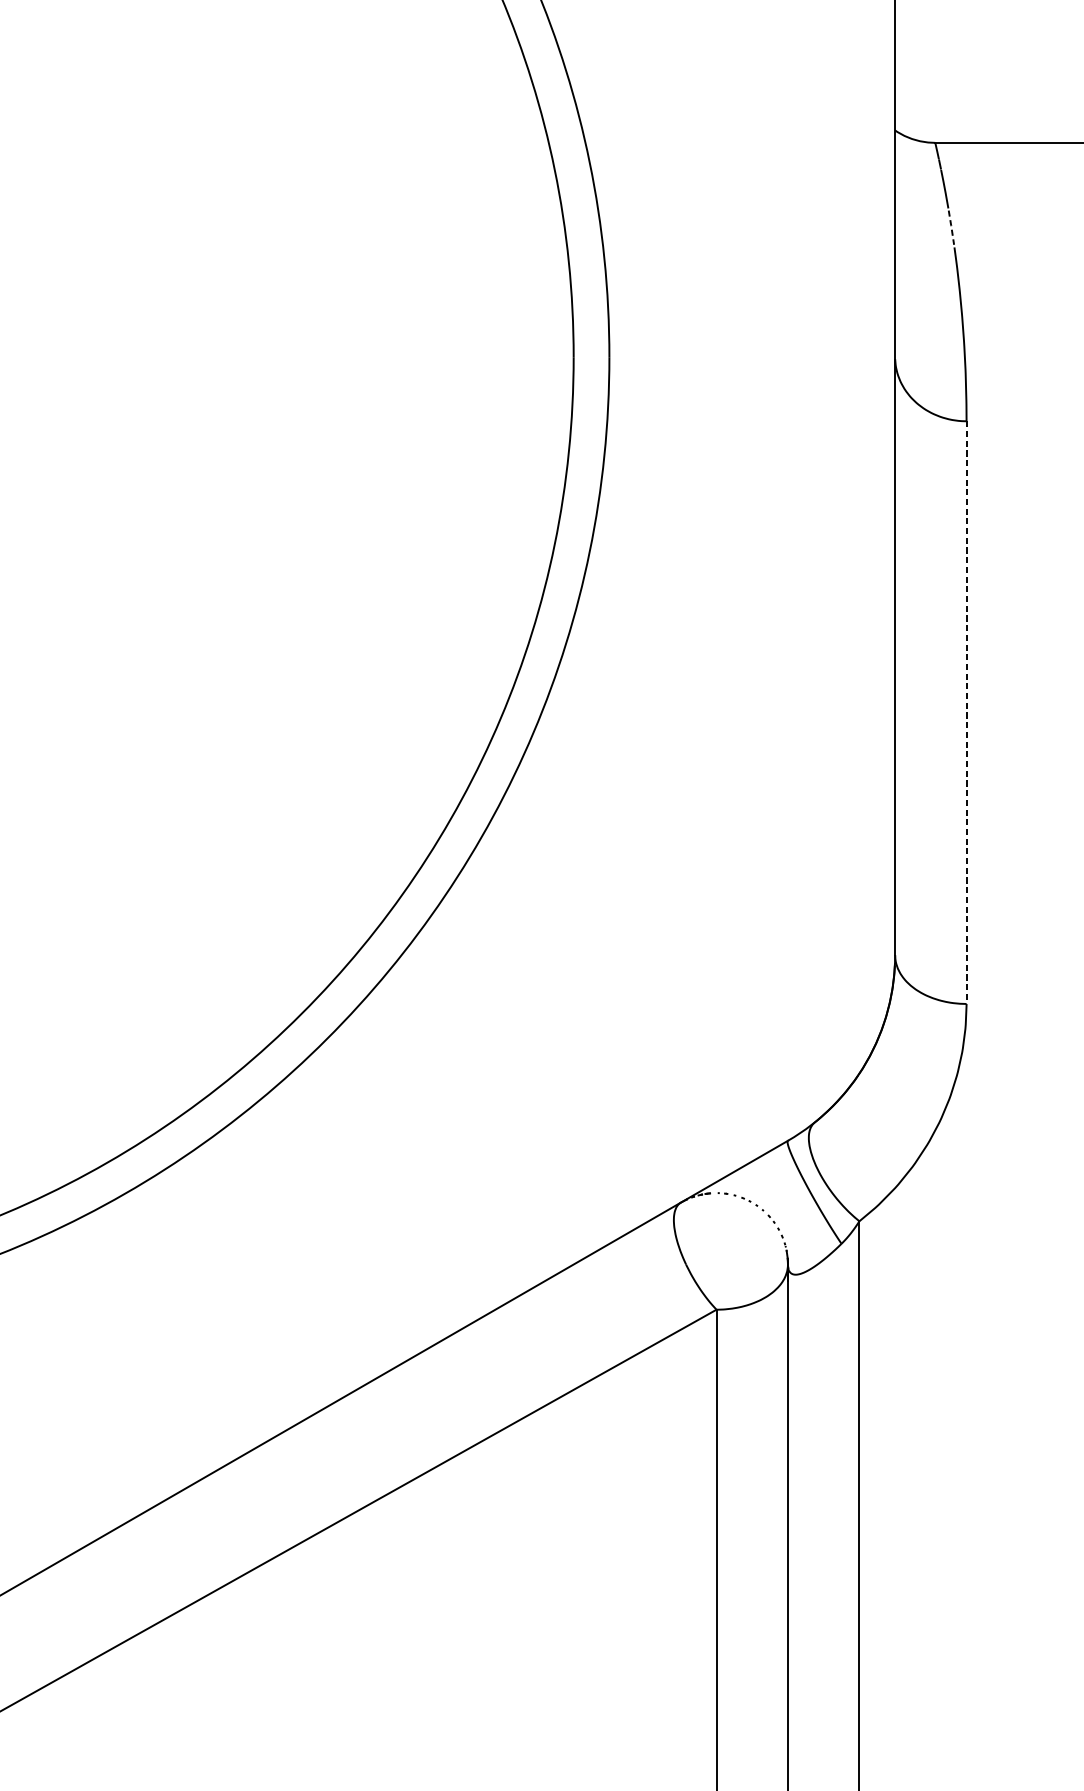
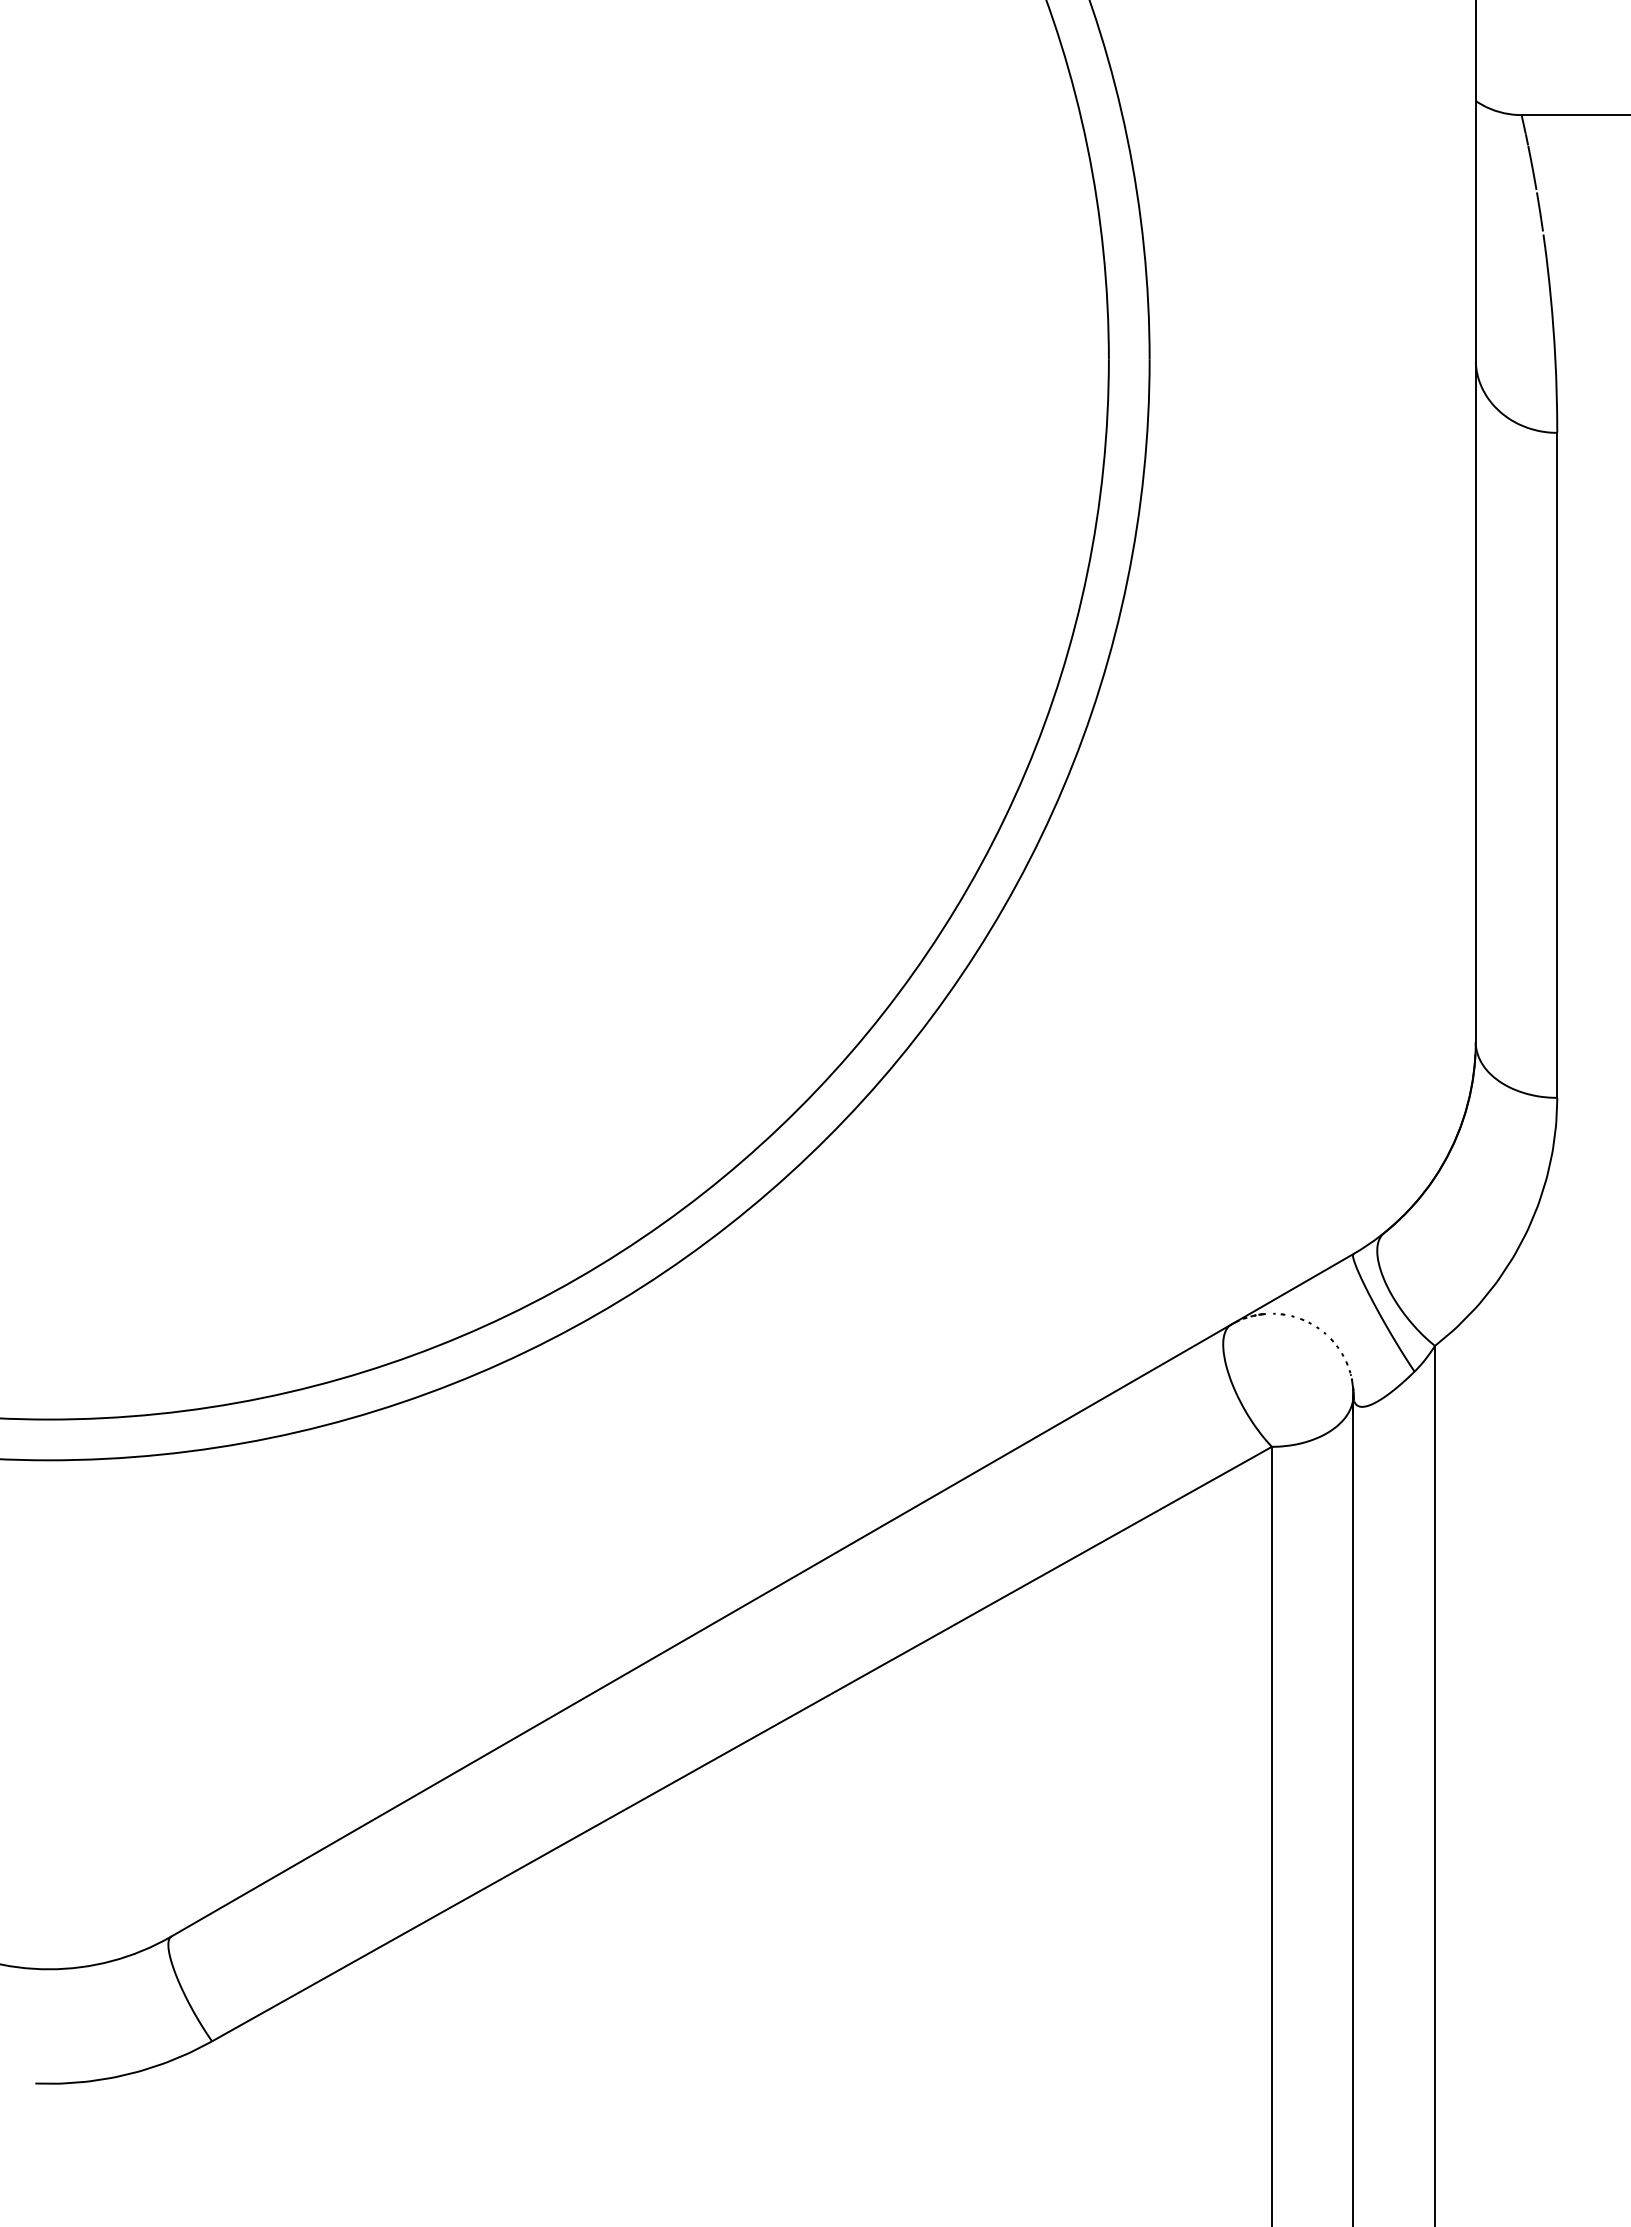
line: (951, 228) -> (1540, 212), dashed -> solid
line: (966, 712) -> (1557, 765), dashed -> solid

